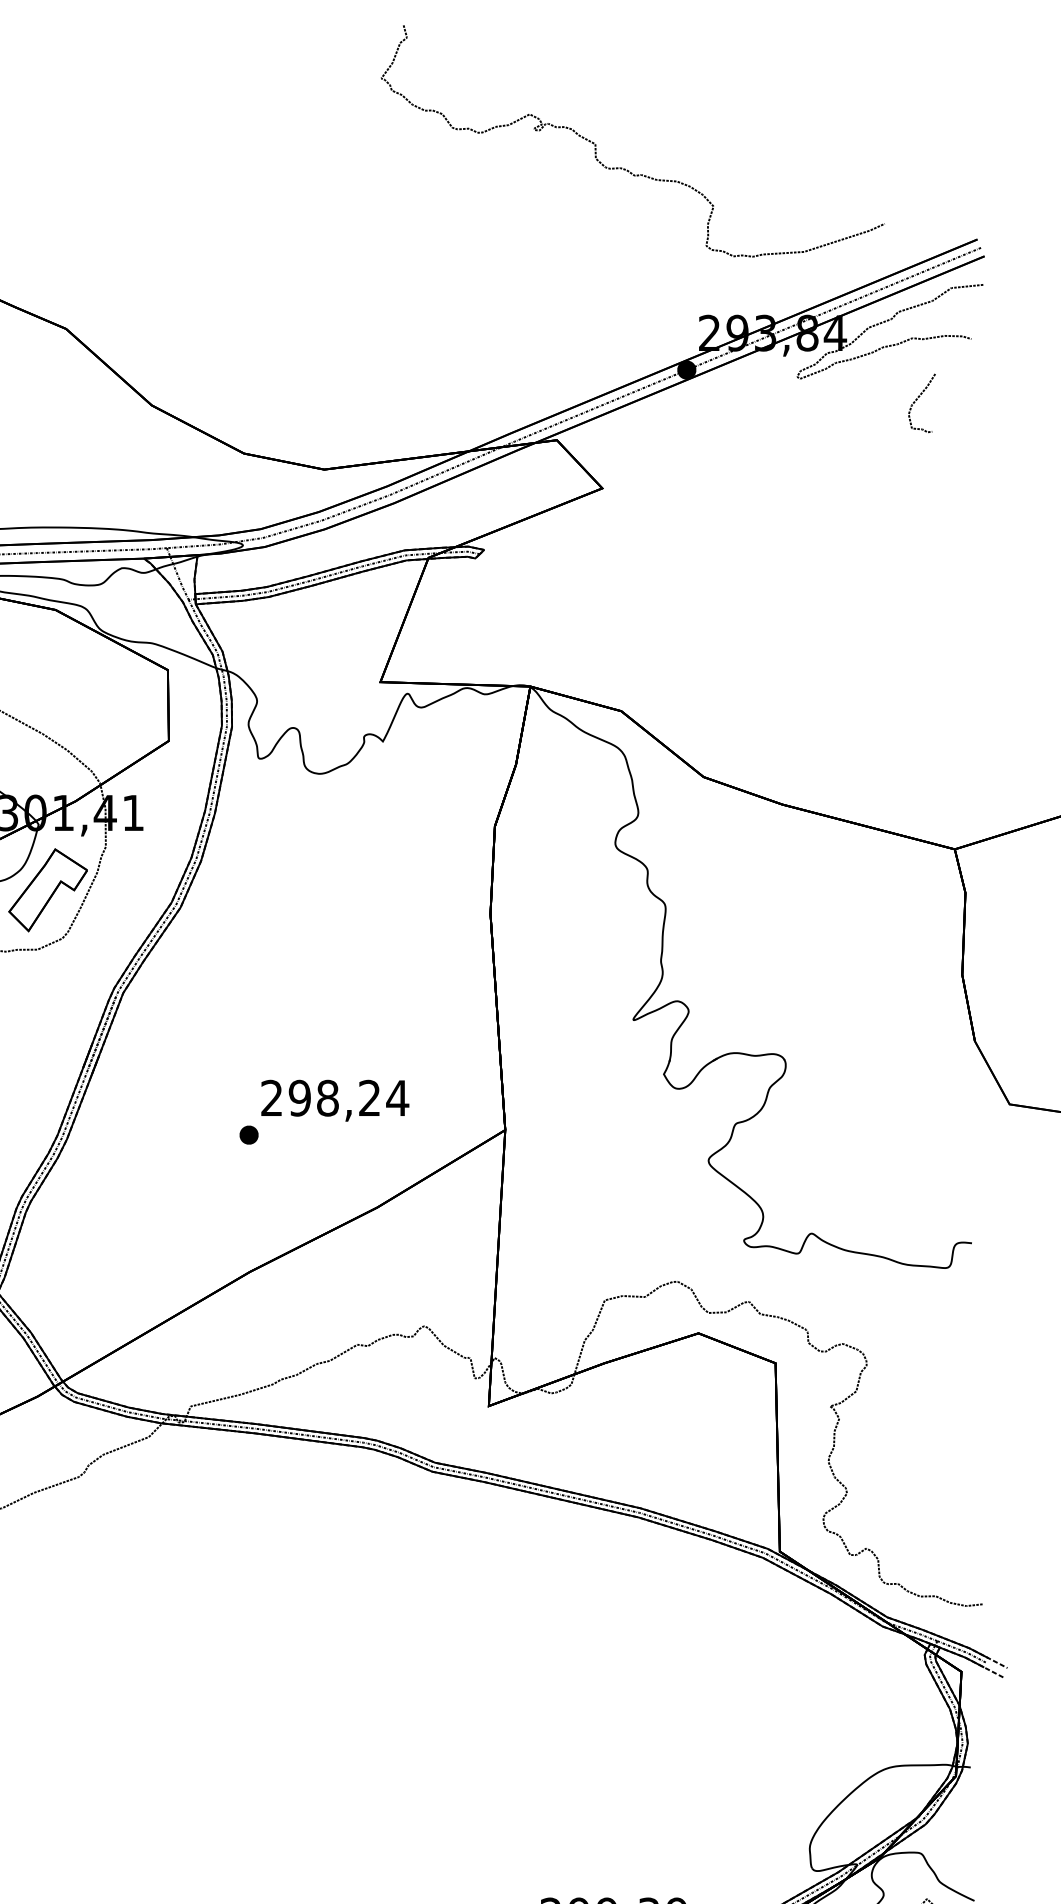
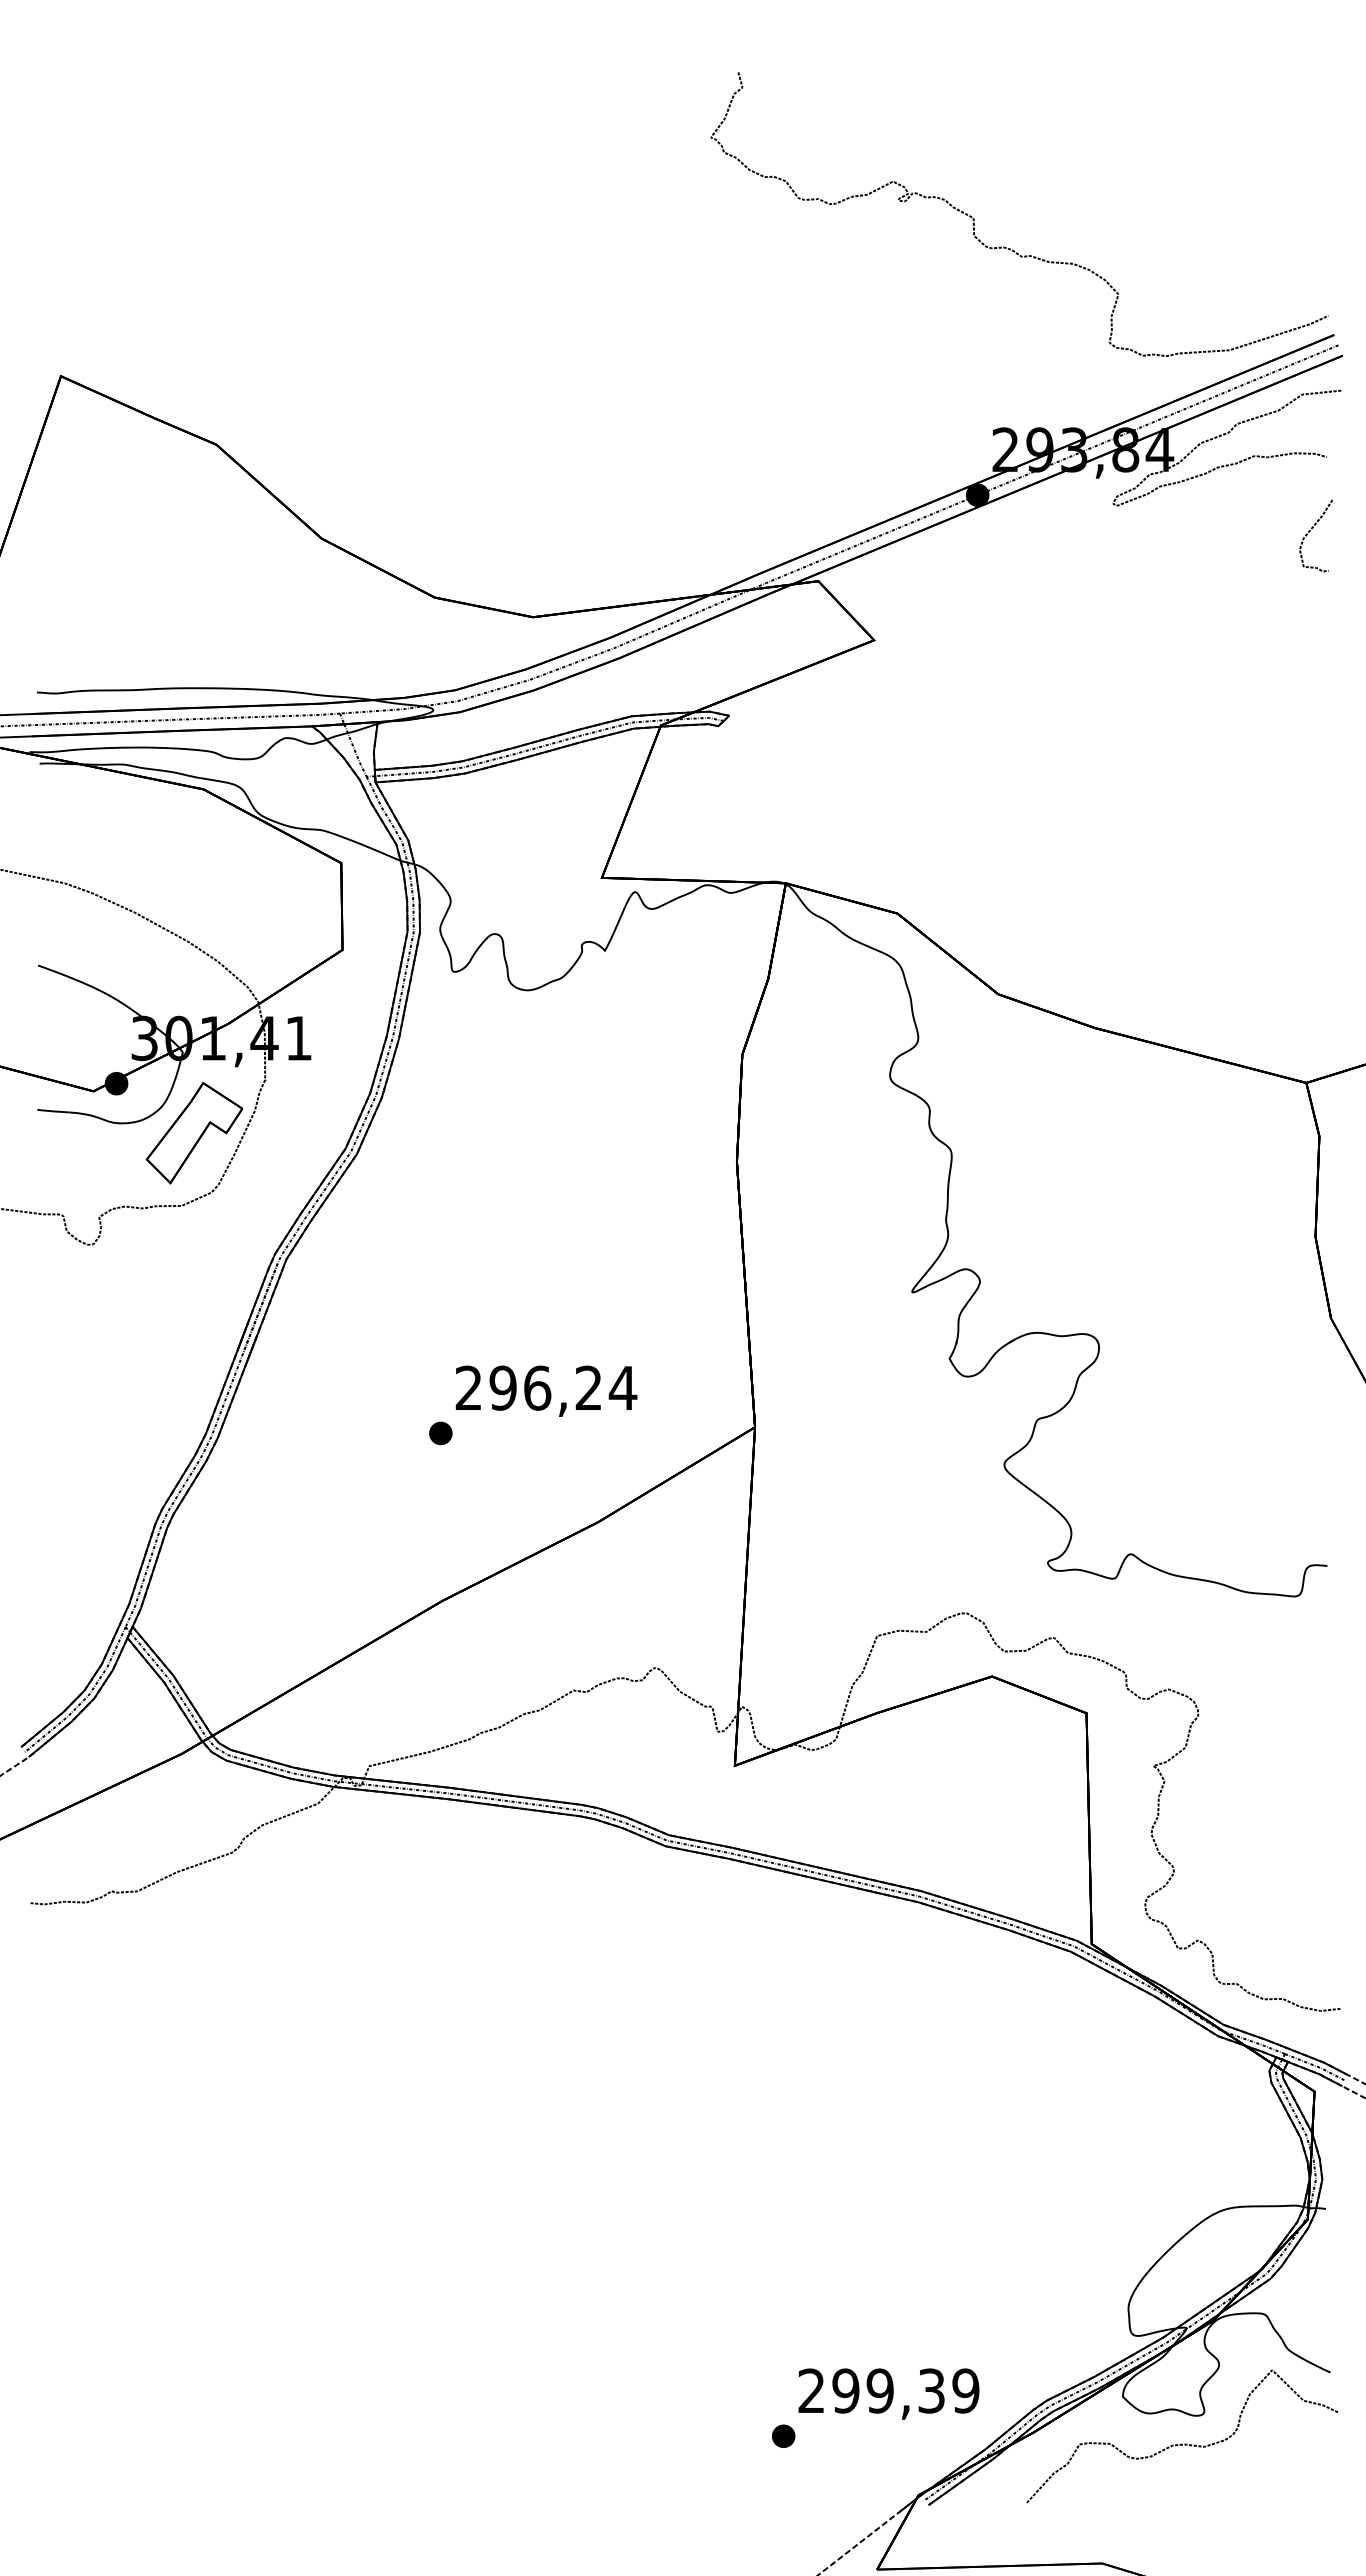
curve: (625, 168) -> (1010, 248), moved
curve: (917, 399) -> (1310, 531), moved
text: (327, 1097) -> (537, 1387), 298,24 -> 296,24

